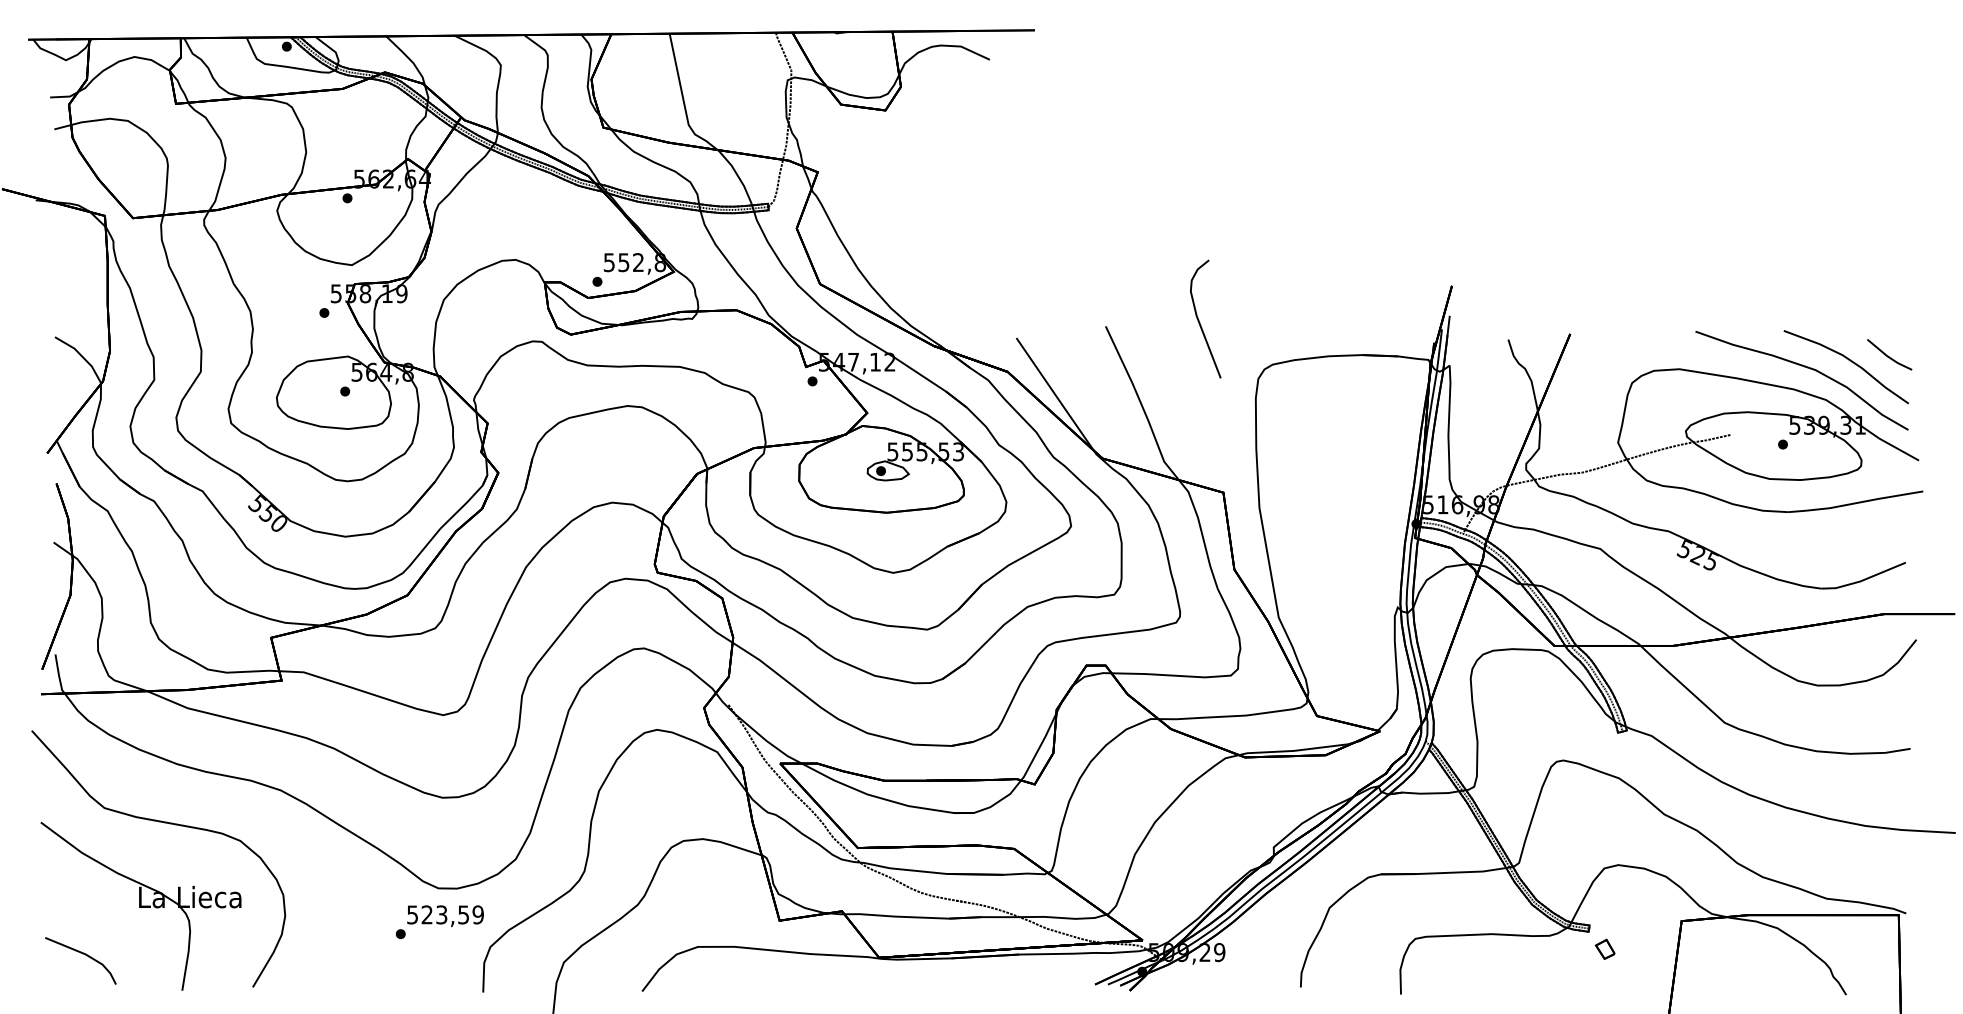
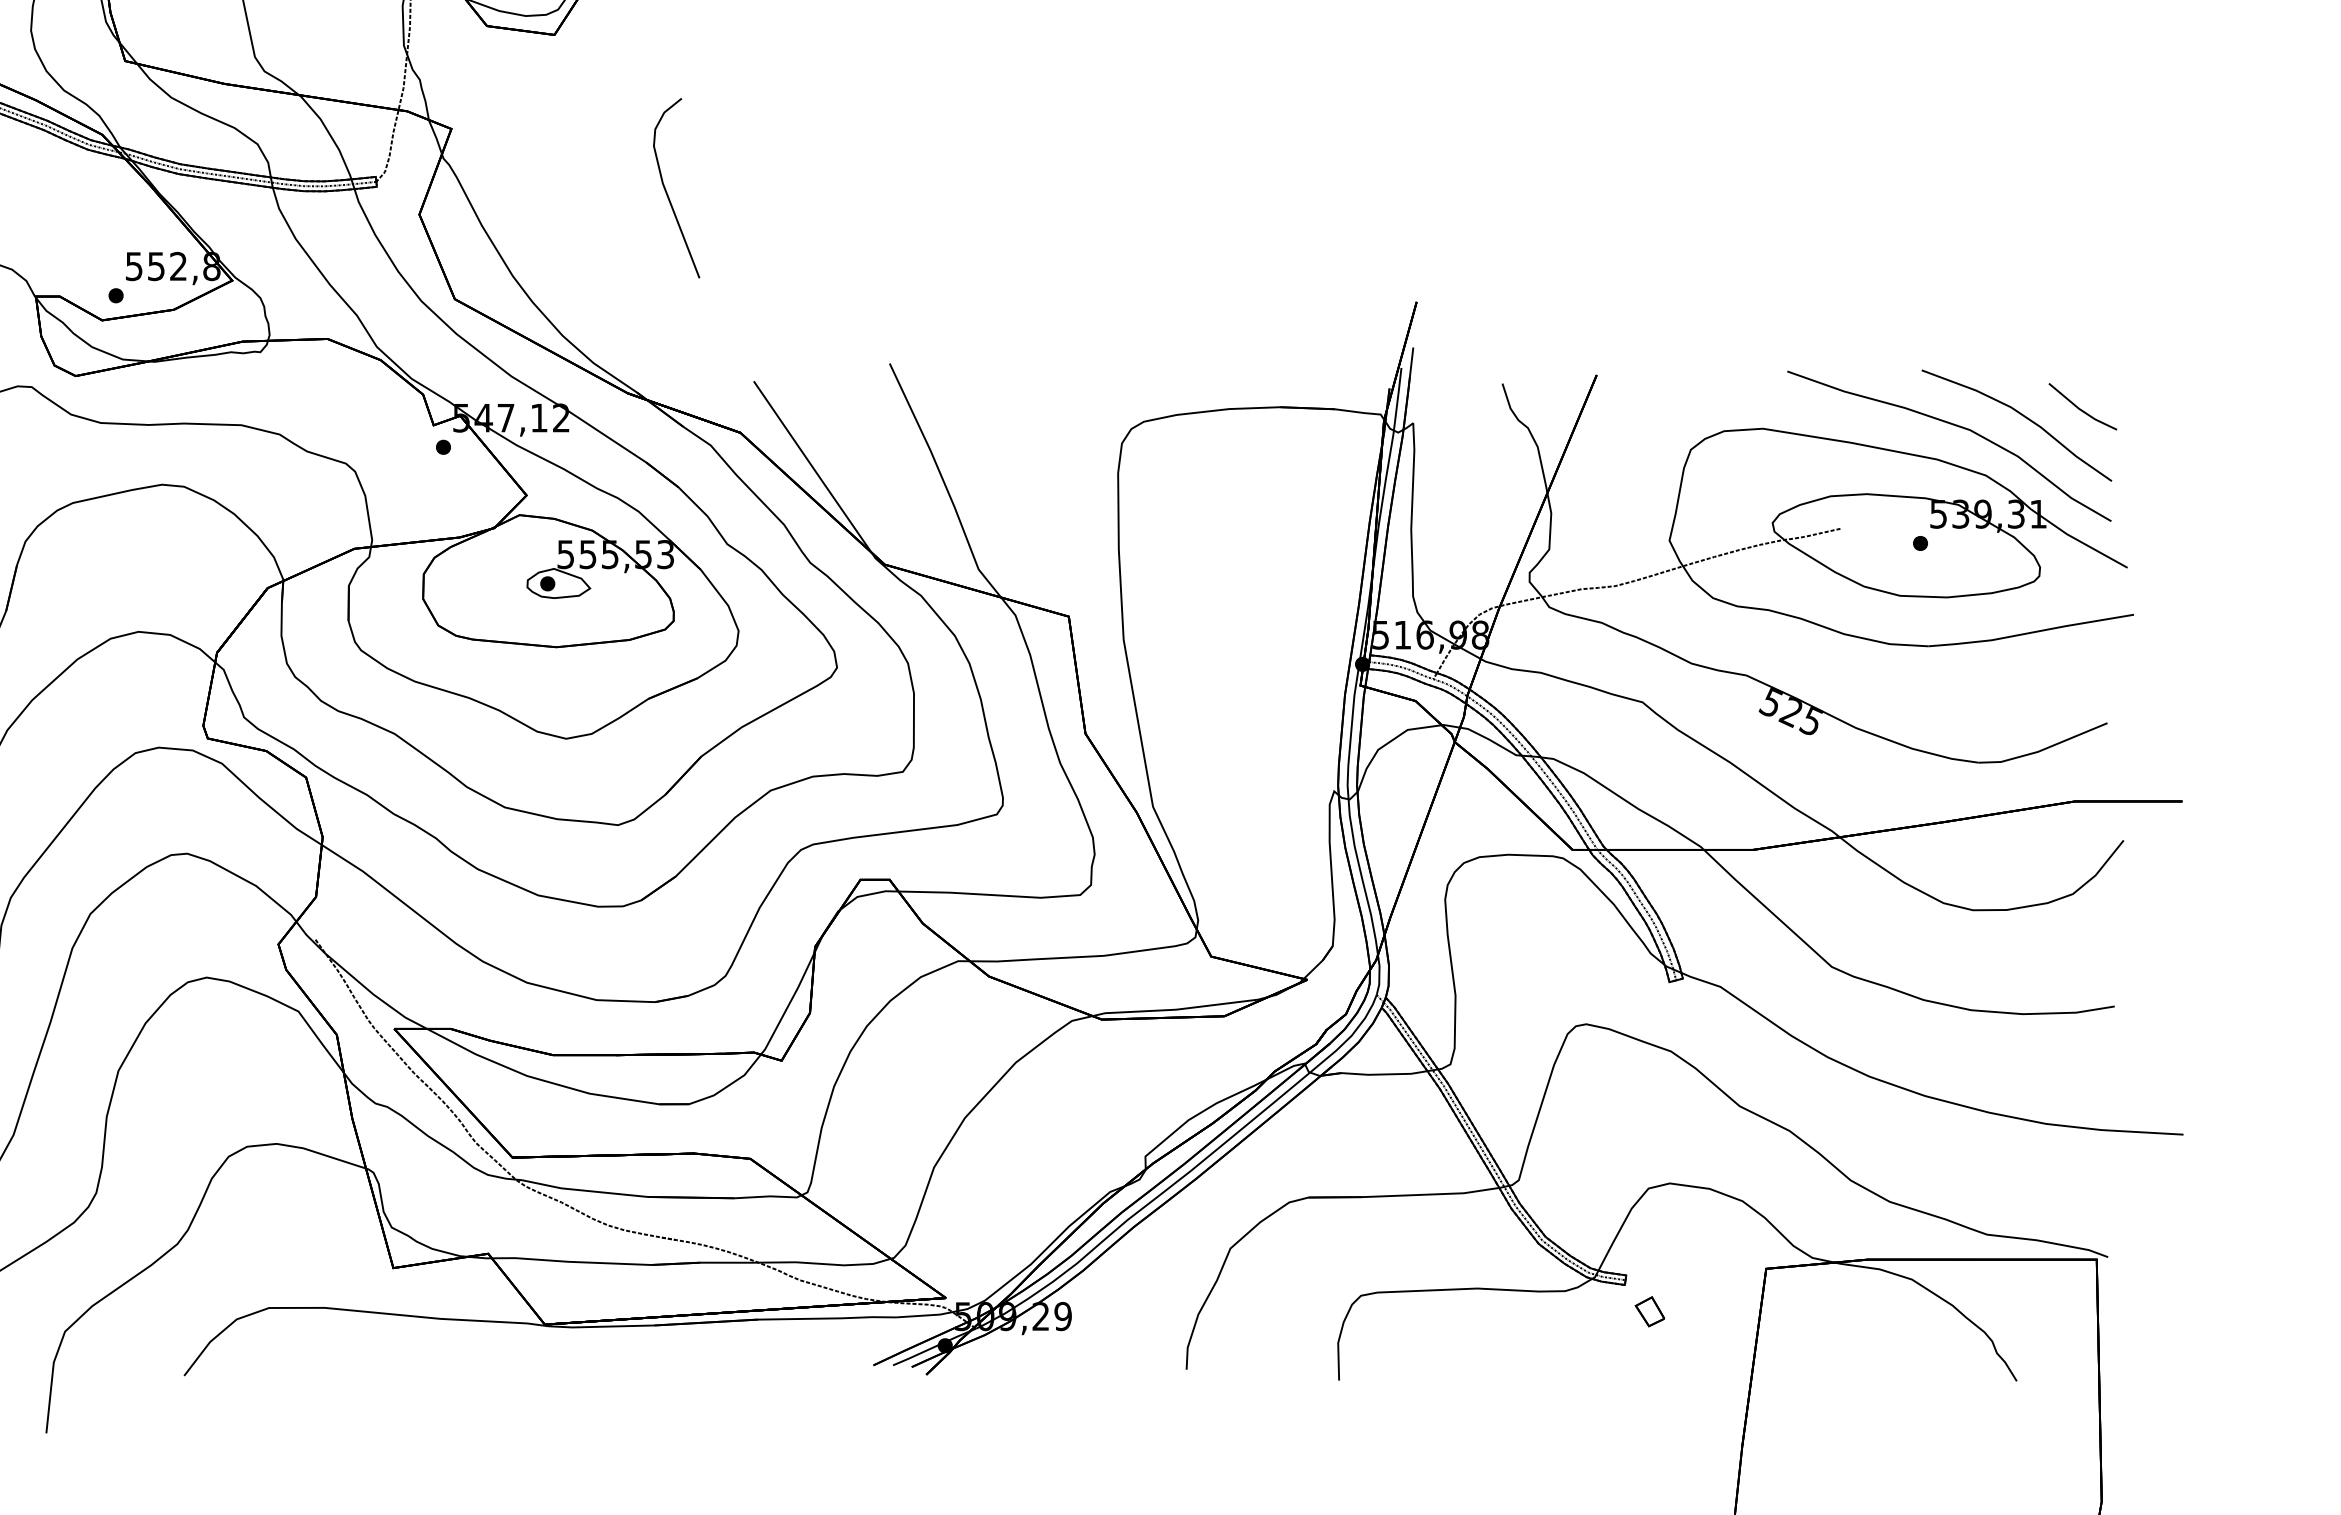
part: (1199, 320) -> (667, 190), moved

